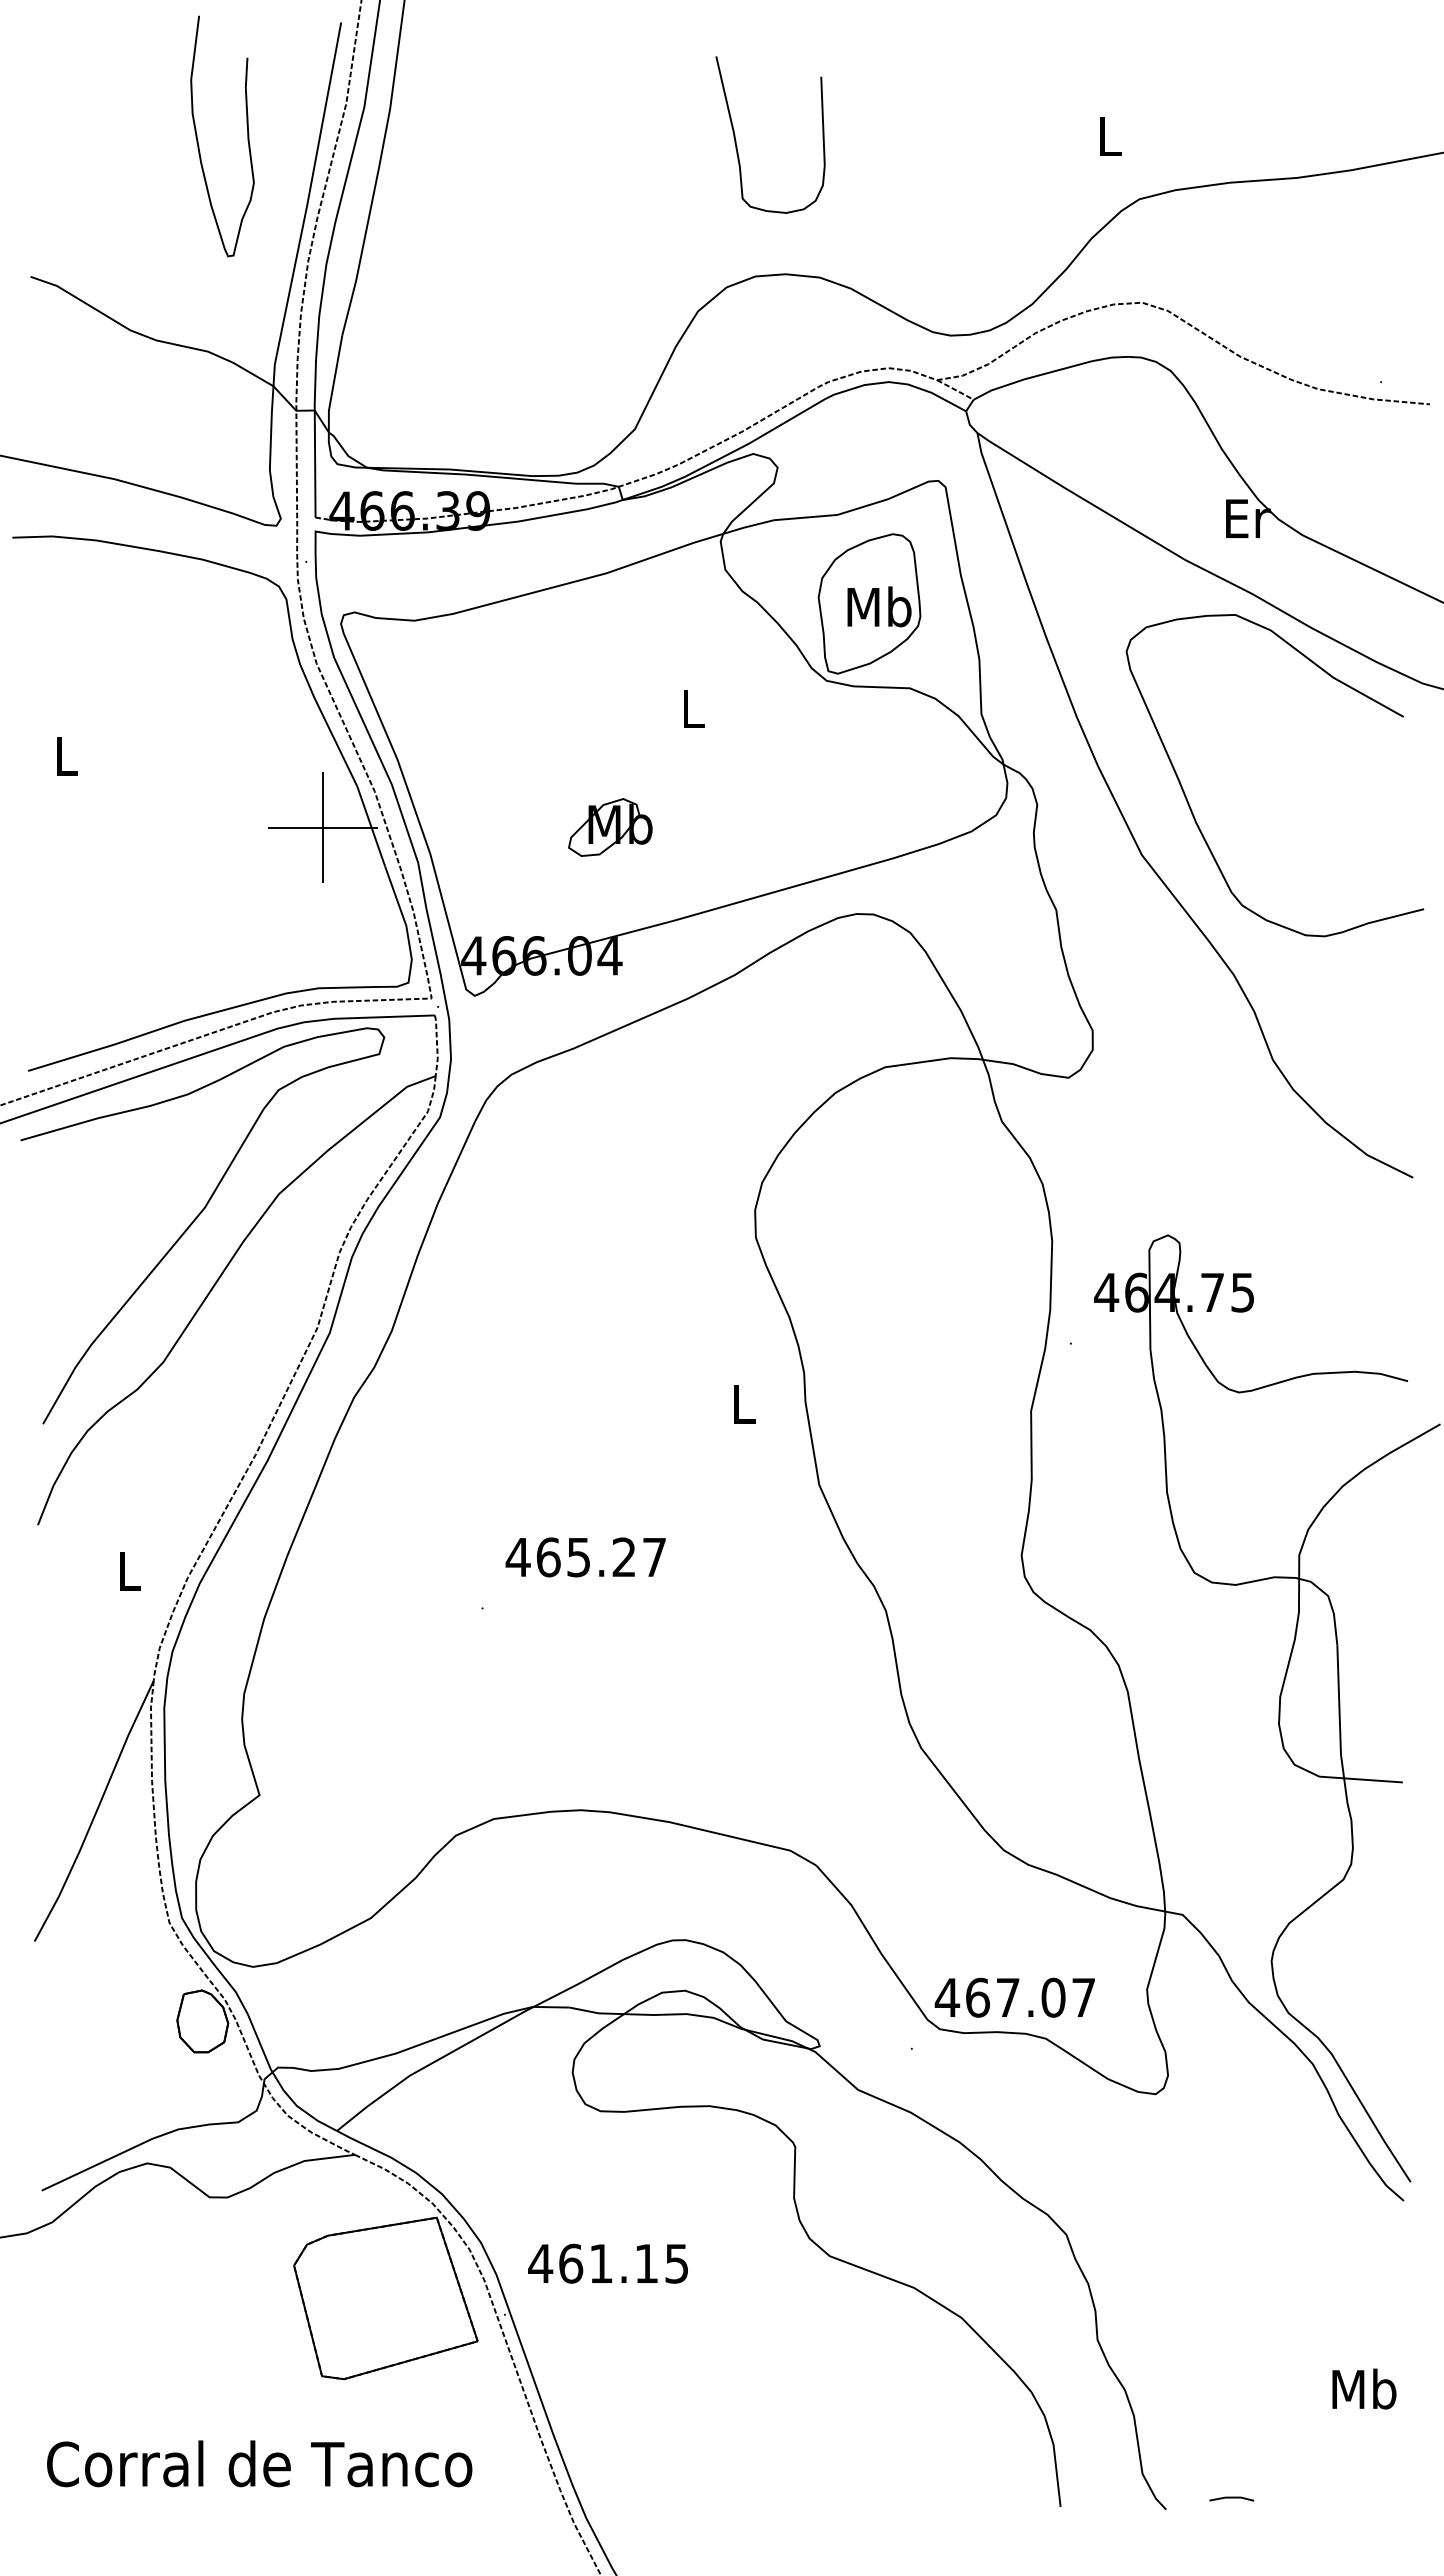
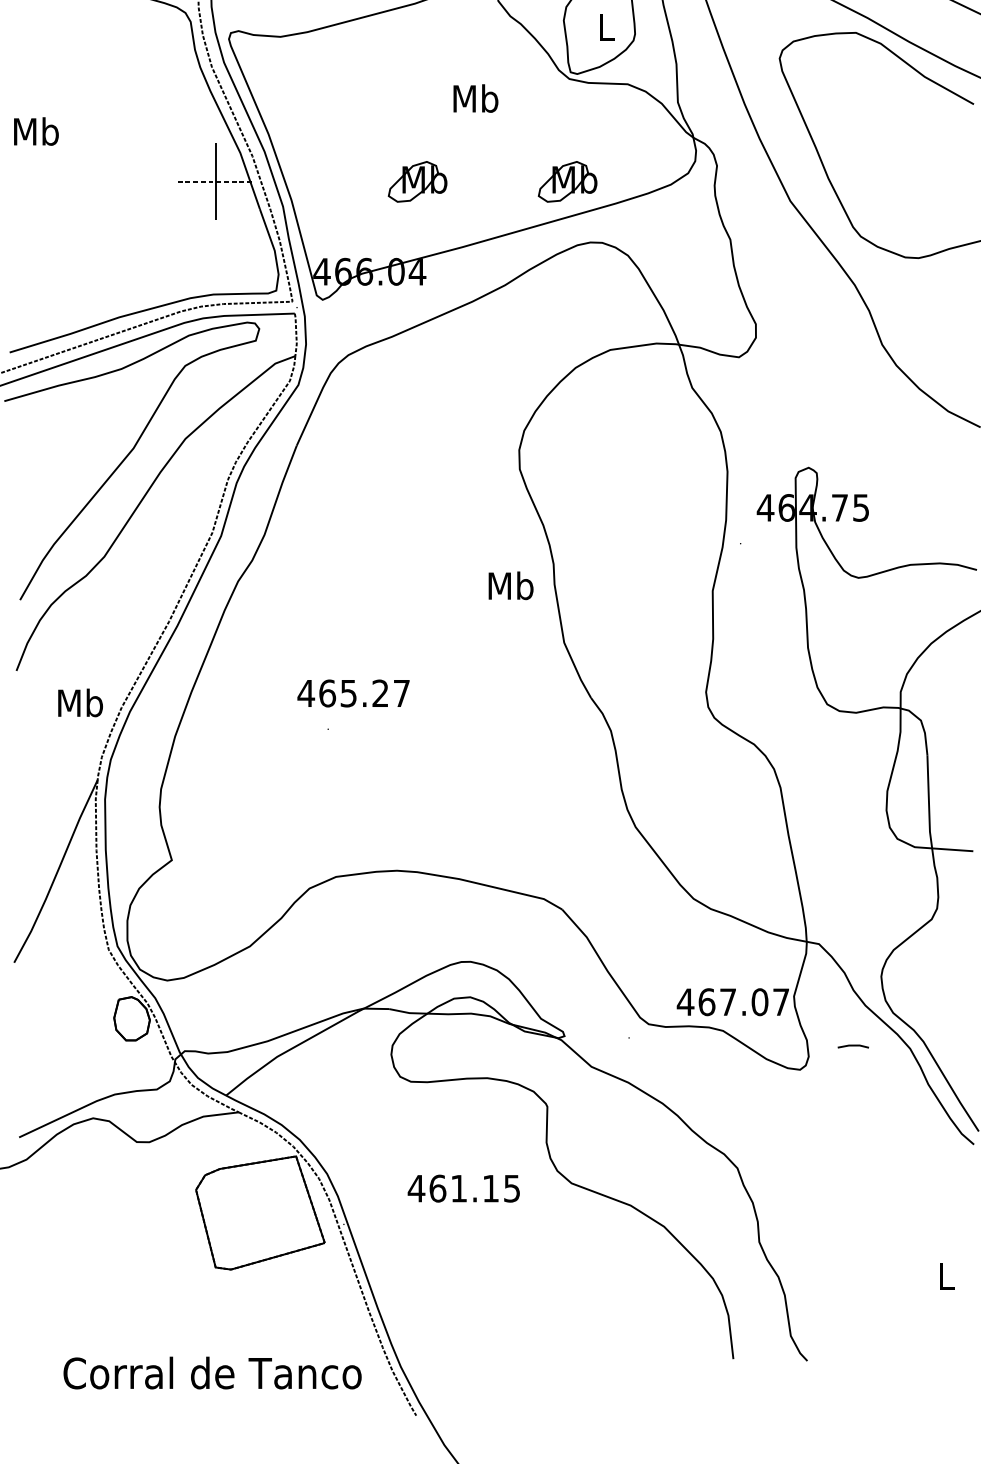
text: (879, 606) -> (606, 26), Mb -> L
text: (693, 708) -> (476, 98), L -> Mb
text: (66, 755) -> (36, 131), L -> Mb
line: (323, 827) -> (216, 181), solid -> dashed
part: (824, 827) -> (567, 181), added
text: (743, 1403) -> (511, 585), L -> Mb
text: (585, 1557) -> (353, 693), moved
text: (129, 1570) -> (80, 702), L -> Mb
text: (1014, 1997) -> (732, 1002), moved
text: (607, 2263) -> (463, 1188), moved
text: (1364, 2388) -> (946, 1276), Mb -> L
text: (259, 2463) -> (212, 1372), moved
line: (1231, 2498) -> (853, 1046), moved

